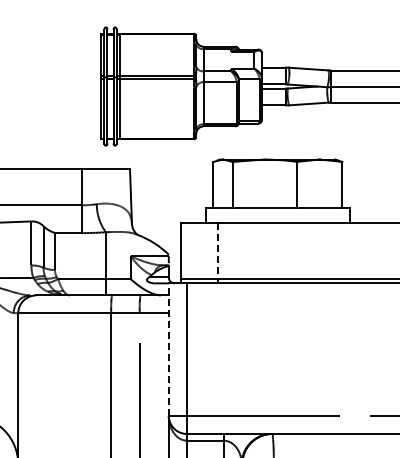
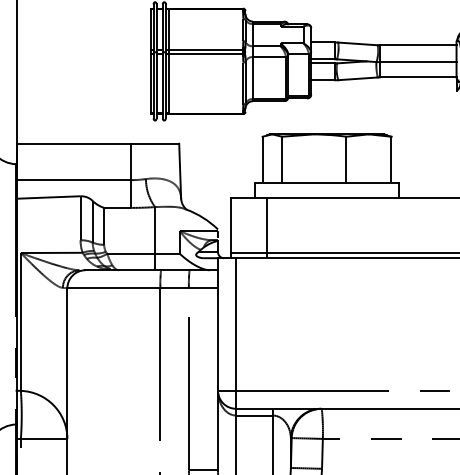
line: (217, 250) -> (266, 225), dashed -> solid
line: (168, 348) -> (217, 323), dashed -> solid

